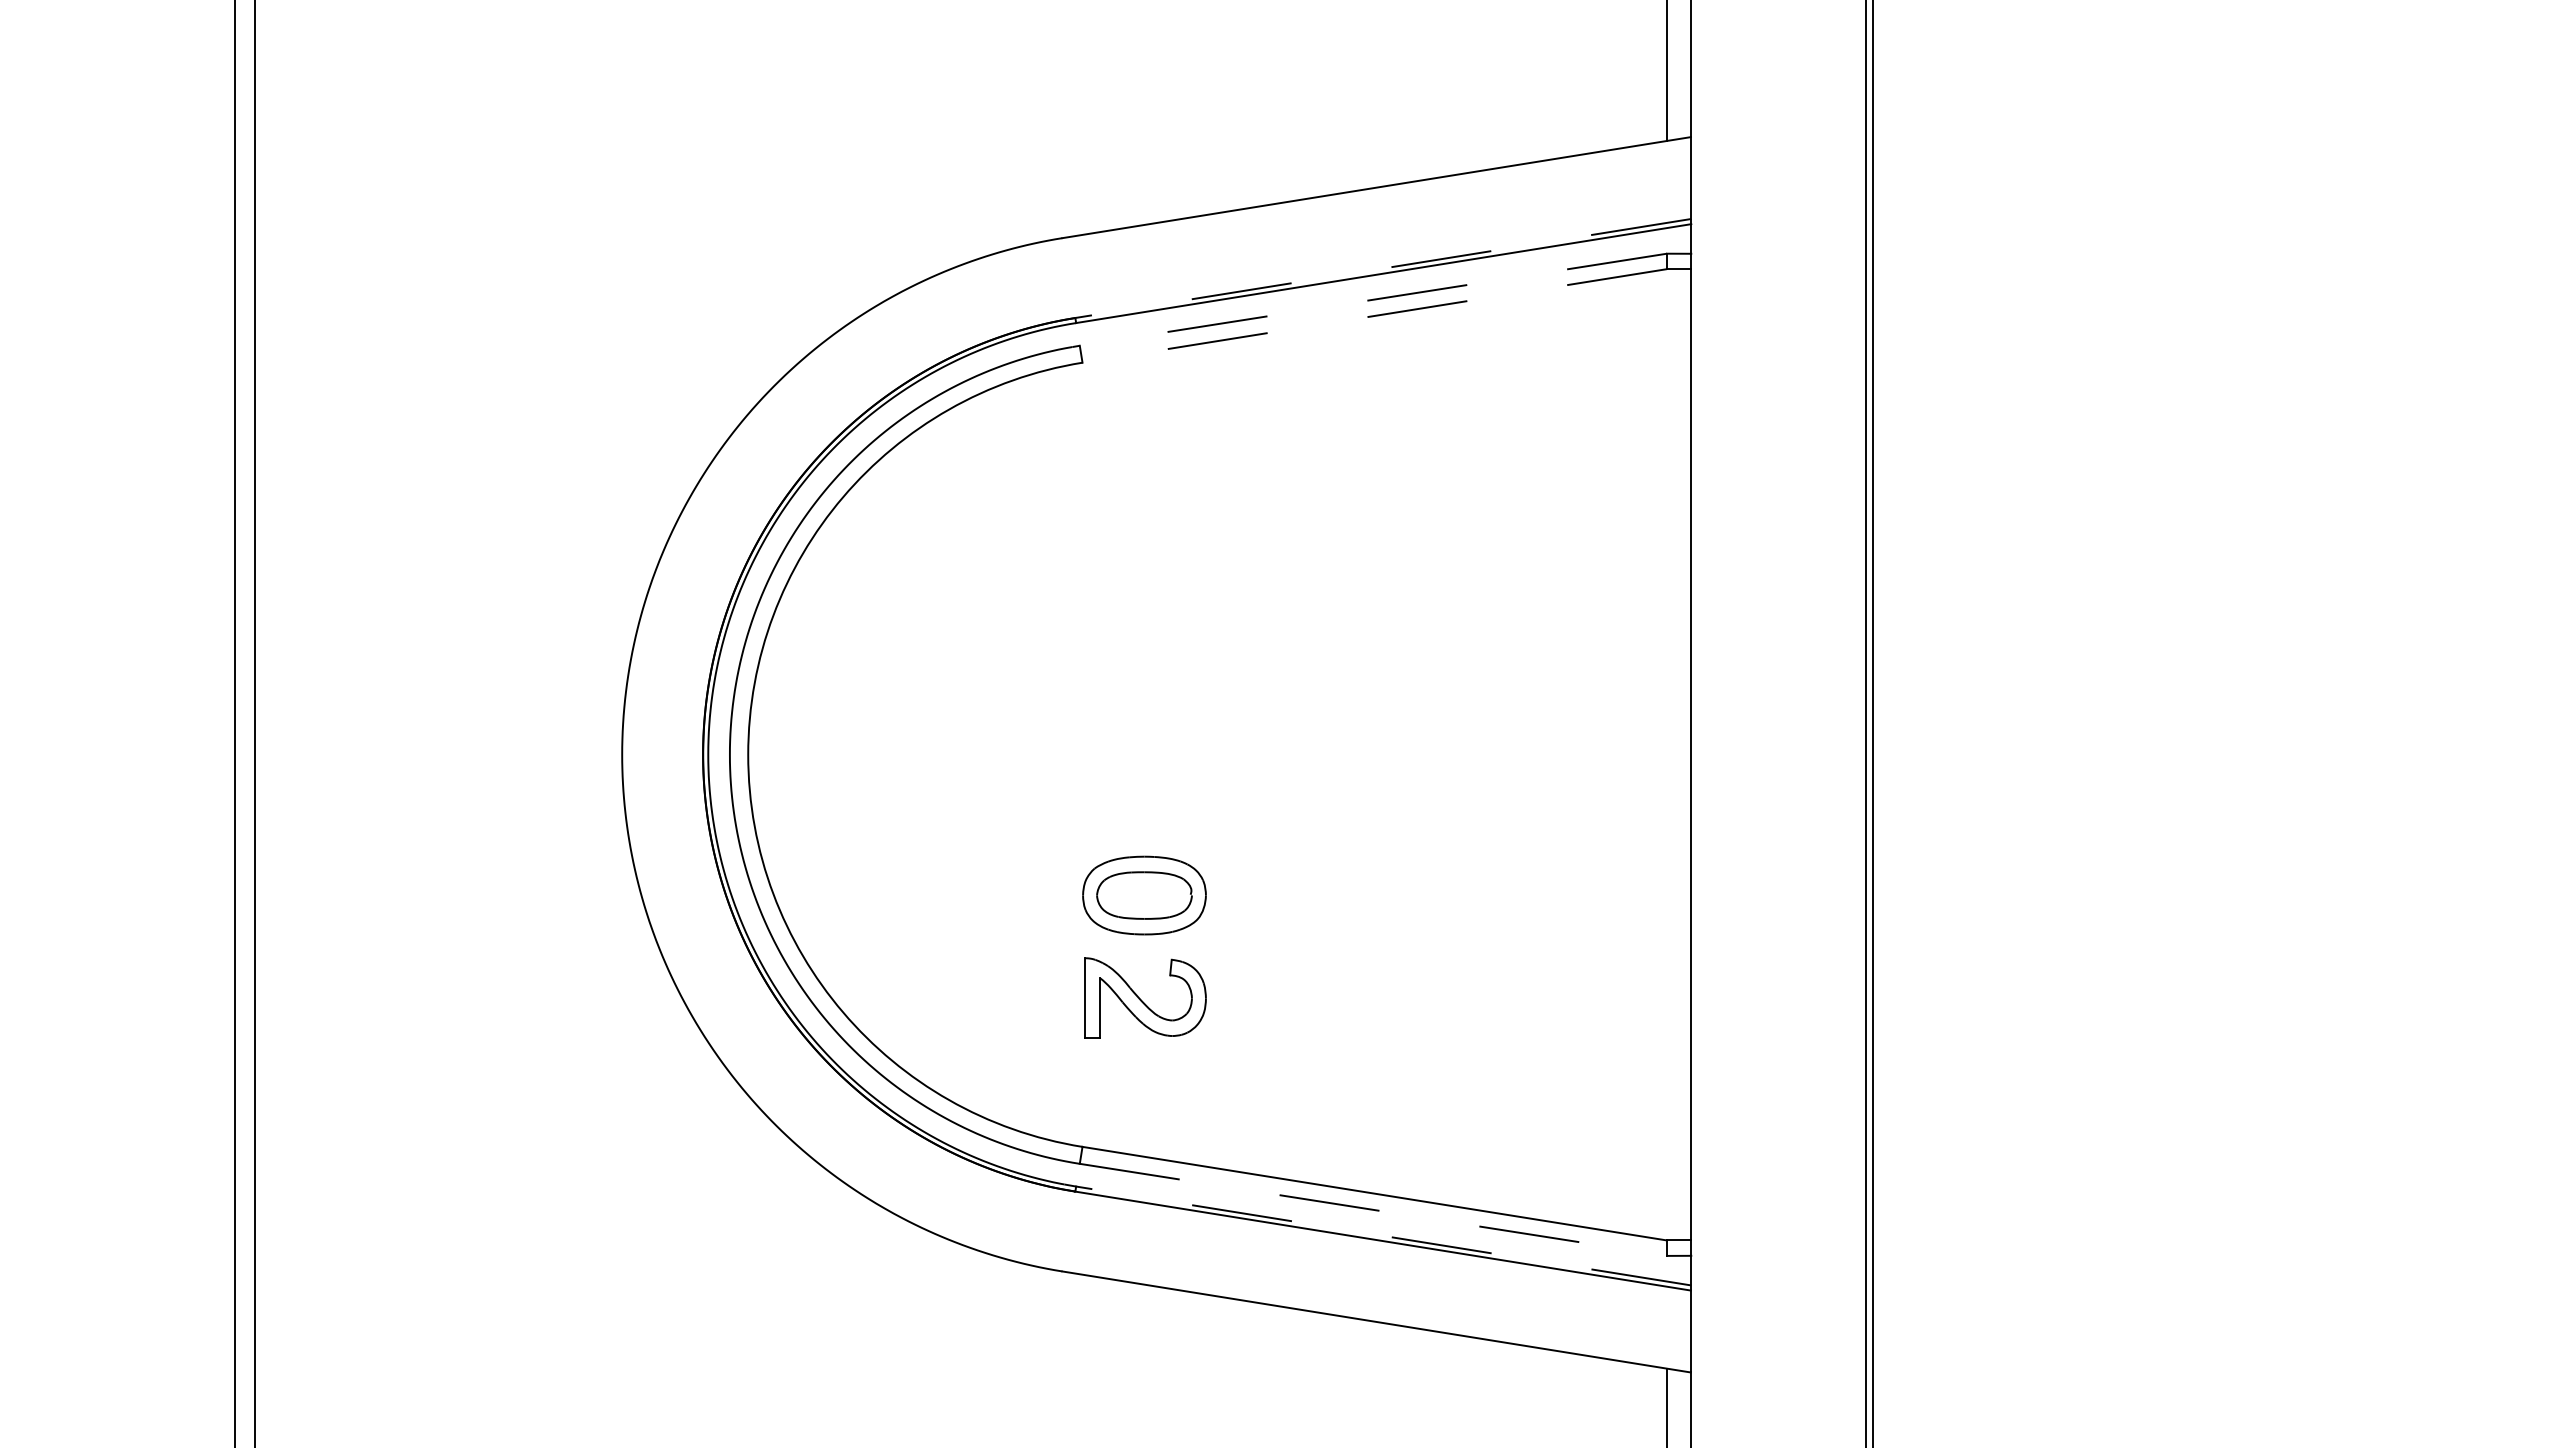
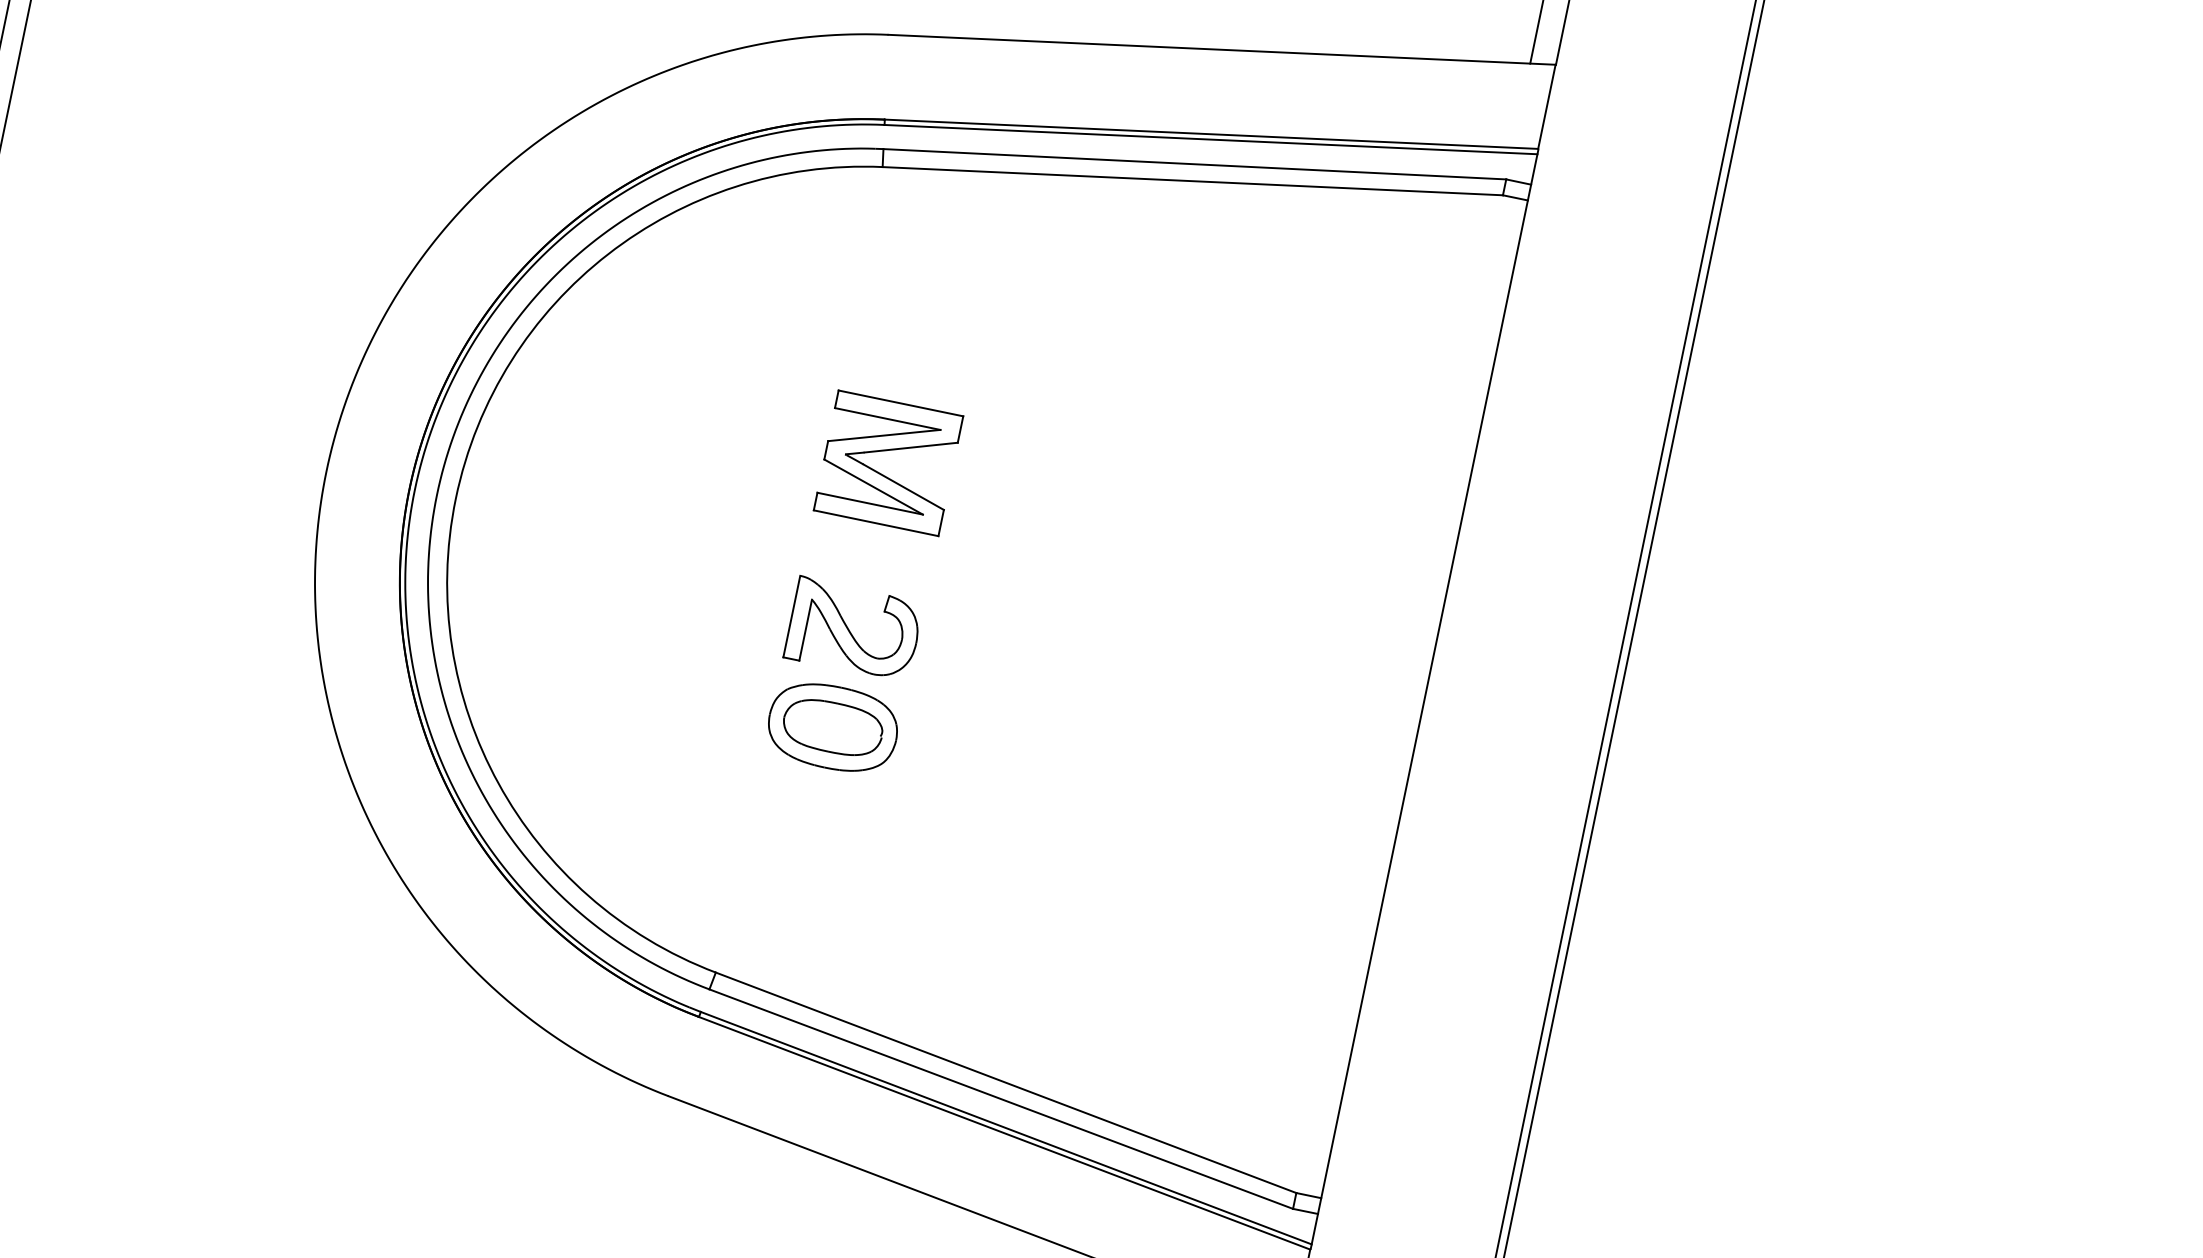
line: (1383, 268) -> (1211, 134), dashed -> solid
line: (1372, 299) -> (1193, 163), dashed -> solid
line: (1374, 315) -> (1192, 180), dashed -> solid
part: (1140, 627) -> (885, 451), added
part: (1145, 997) -> (854, 629), moved
line: (1373, 1209) -> (1001, 1098), dashed -> solid
line: (1383, 1236) -> (1005, 1128), dashed -> solid

